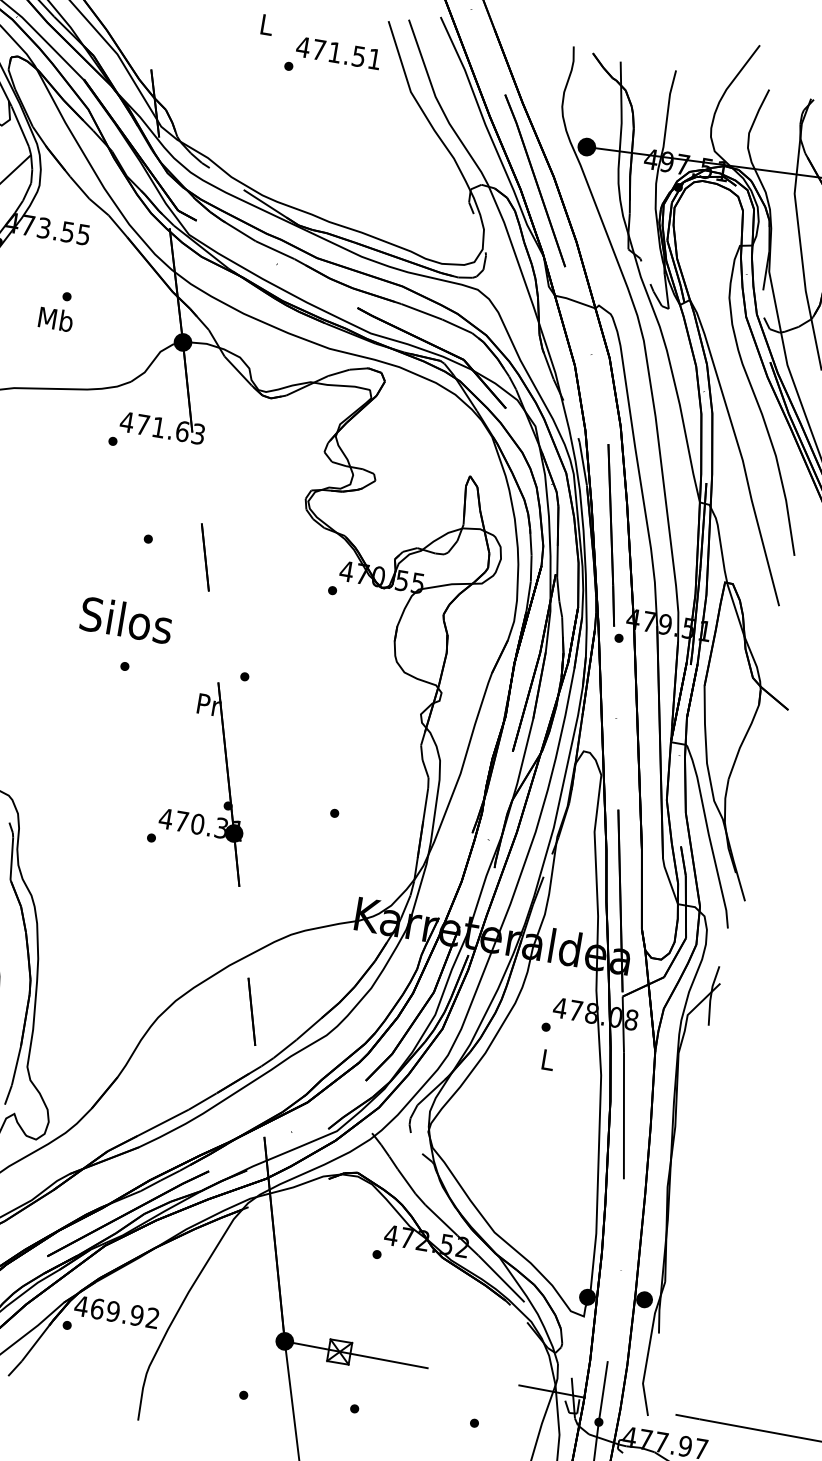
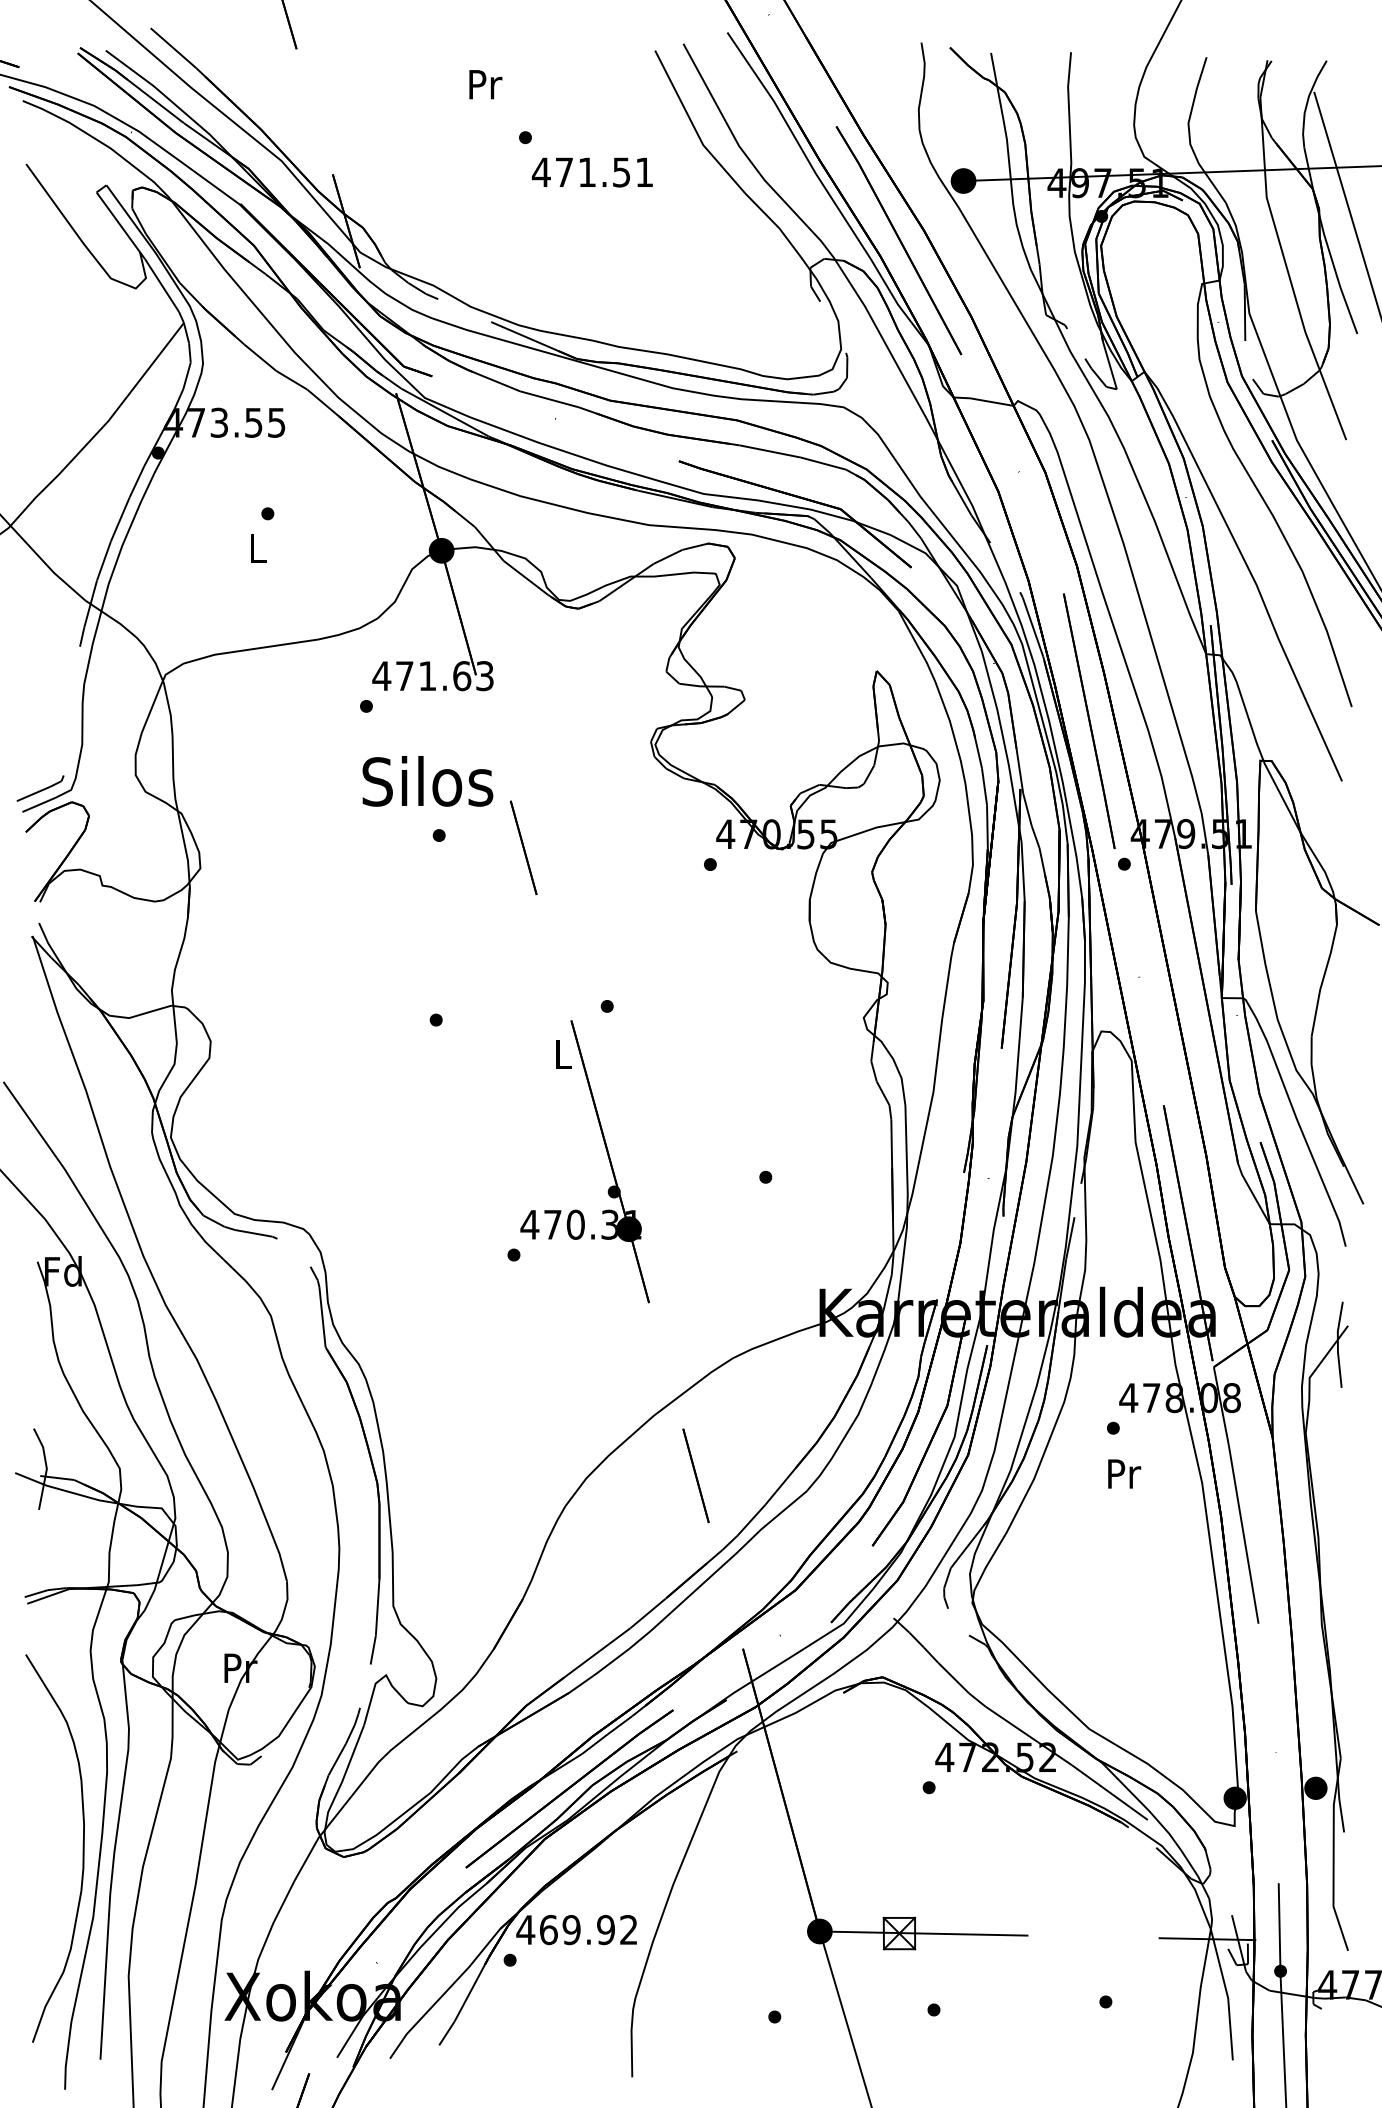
text: (267, 24) -> (485, 84), L -> Pr
text: (337, 53) -> (591, 172), moved
text: (55, 318) -> (257, 547), Mb -> L
text: (126, 620) -> (427, 781), moved
text: (208, 705) -> (563, 1054), Pr -> L
text: (548, 1059) -> (1124, 1473), L -> Pr

